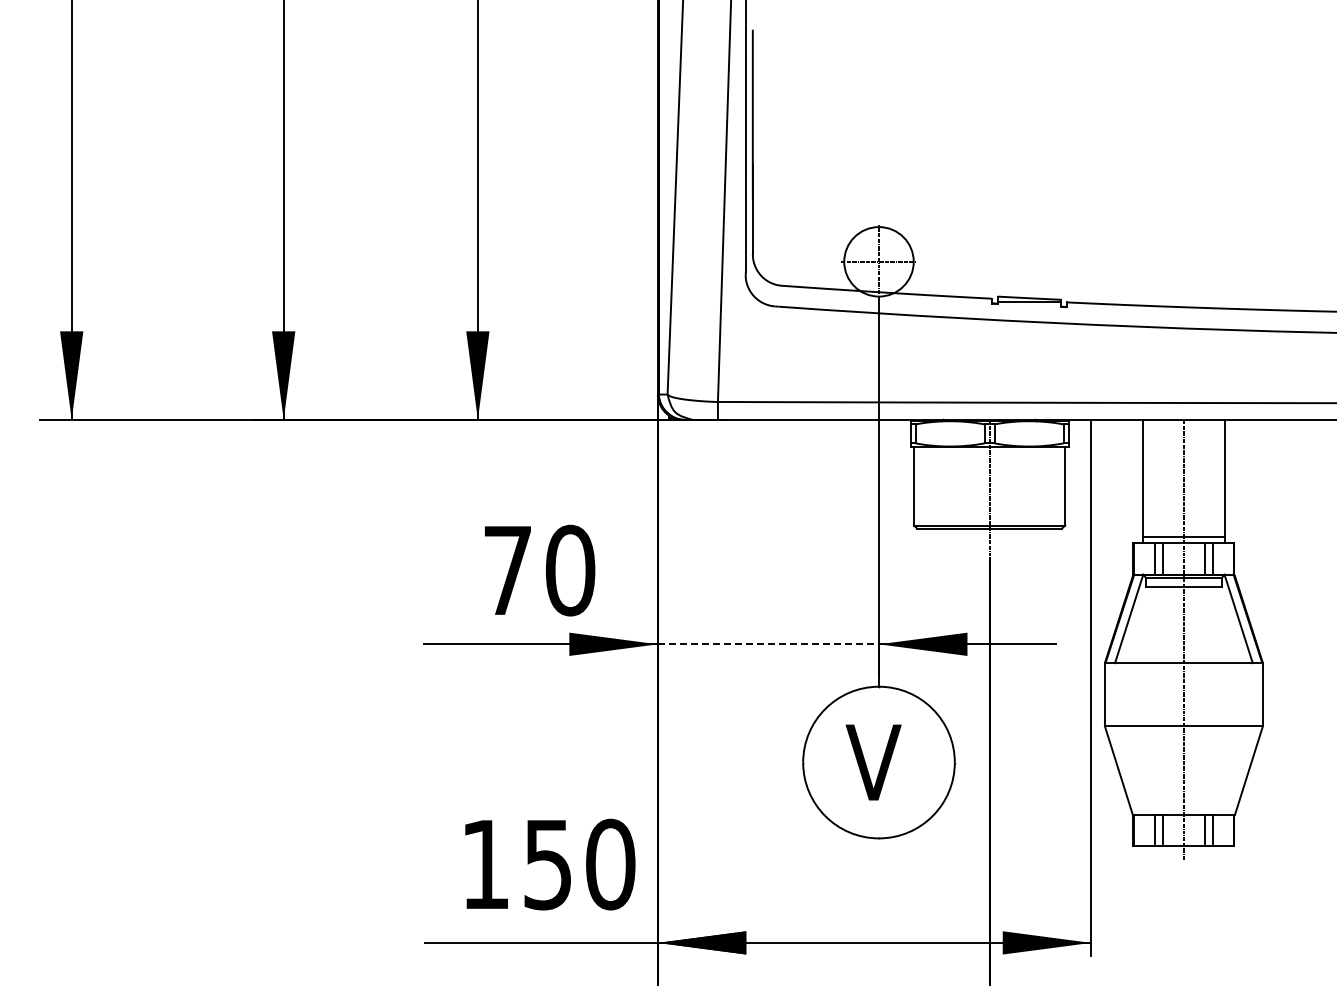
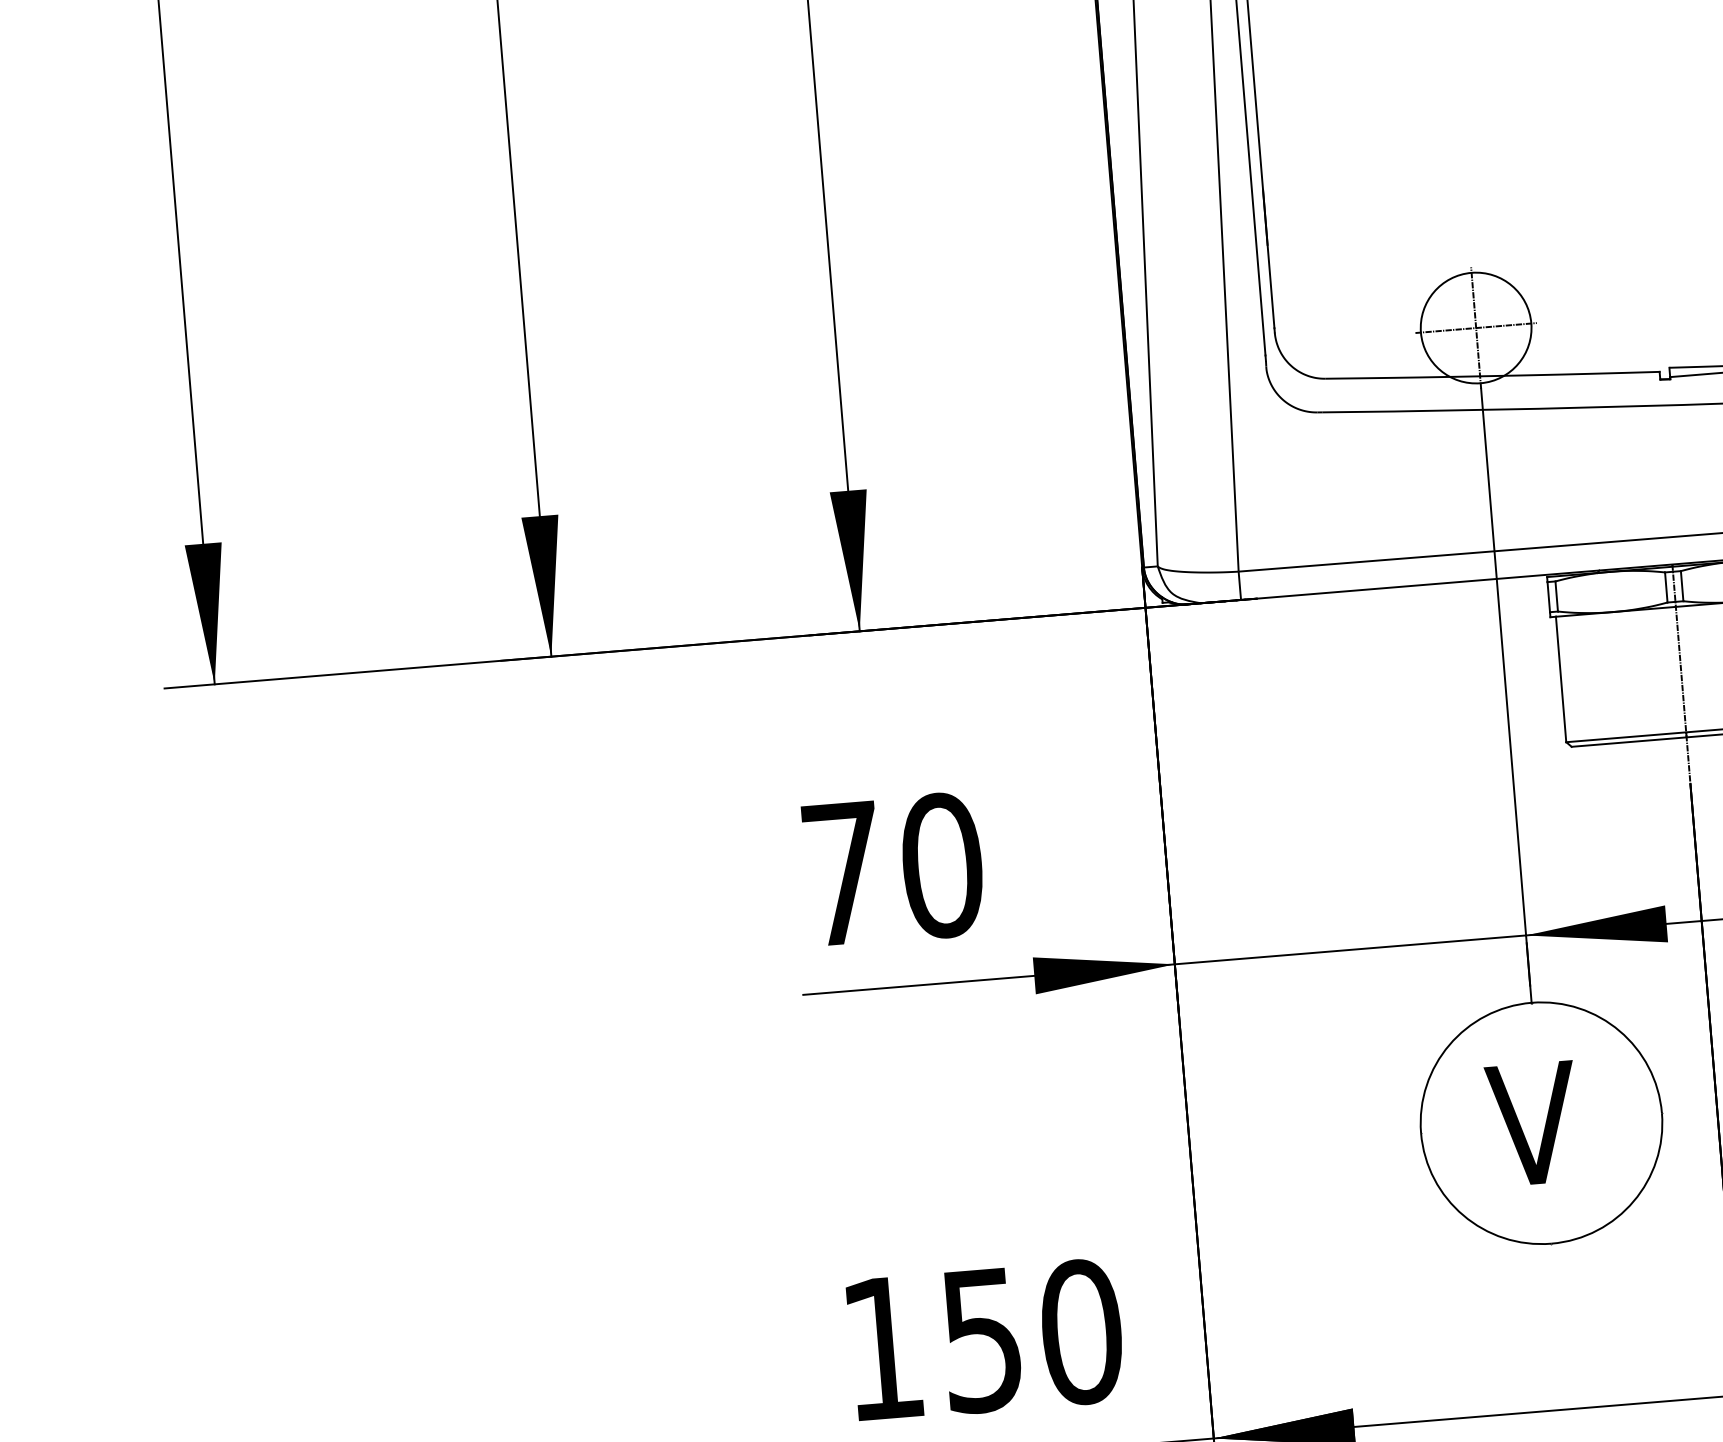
text: (540, 570) -> (894, 869), moved
line: (768, 644) -> (1350, 950), dashed -> solid
text: (550, 864) -> (986, 1339), moved

